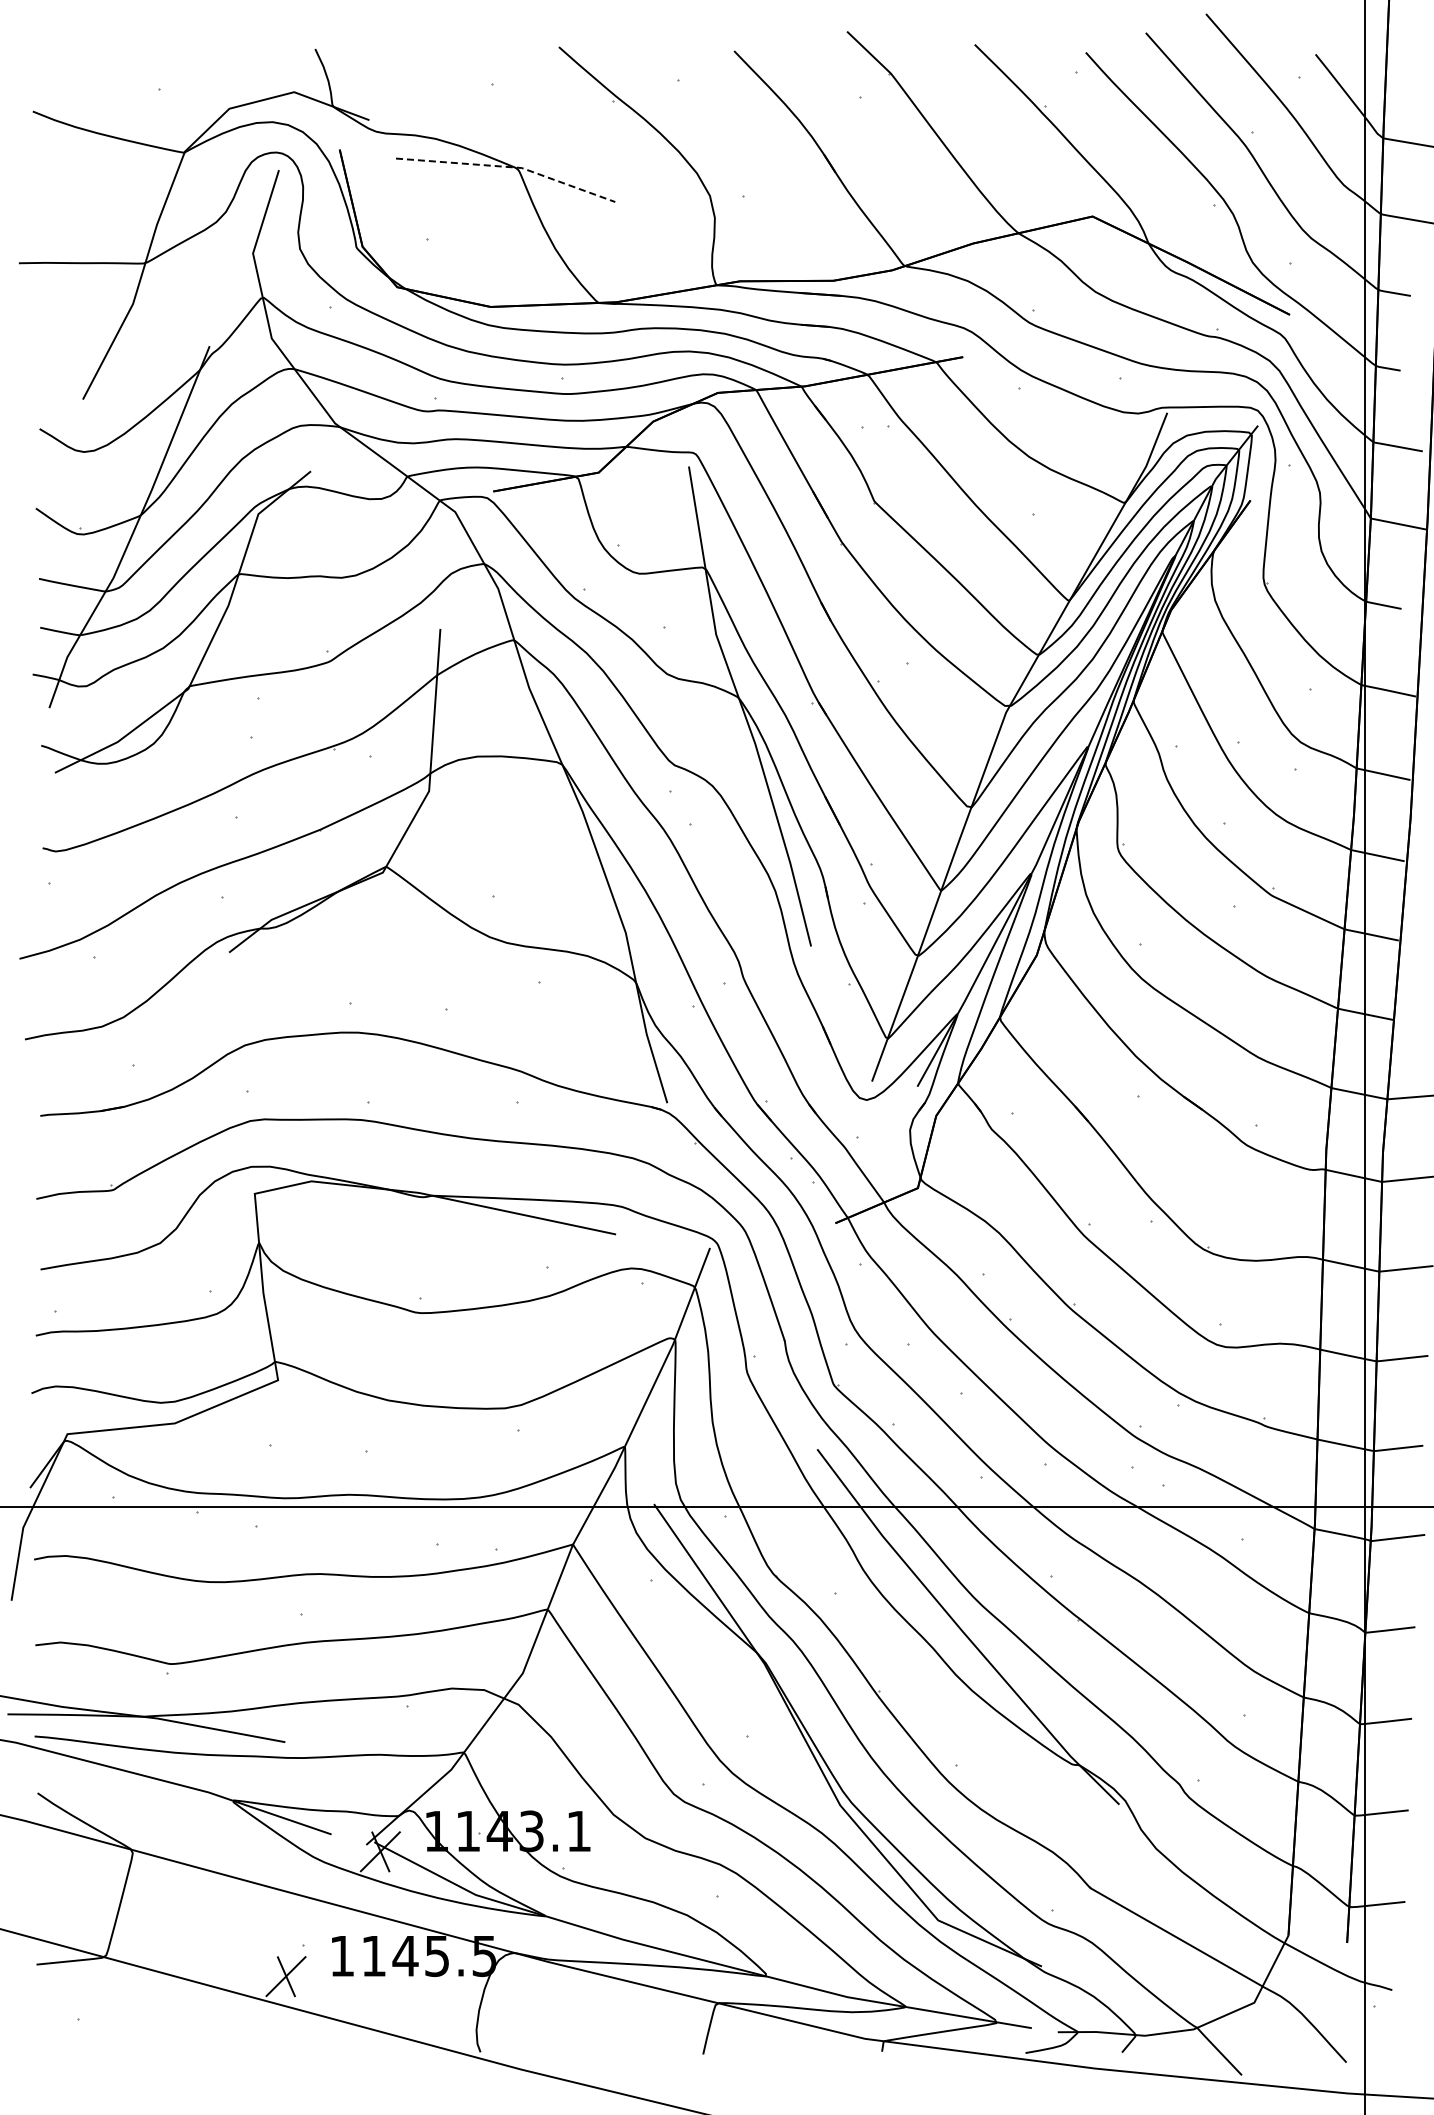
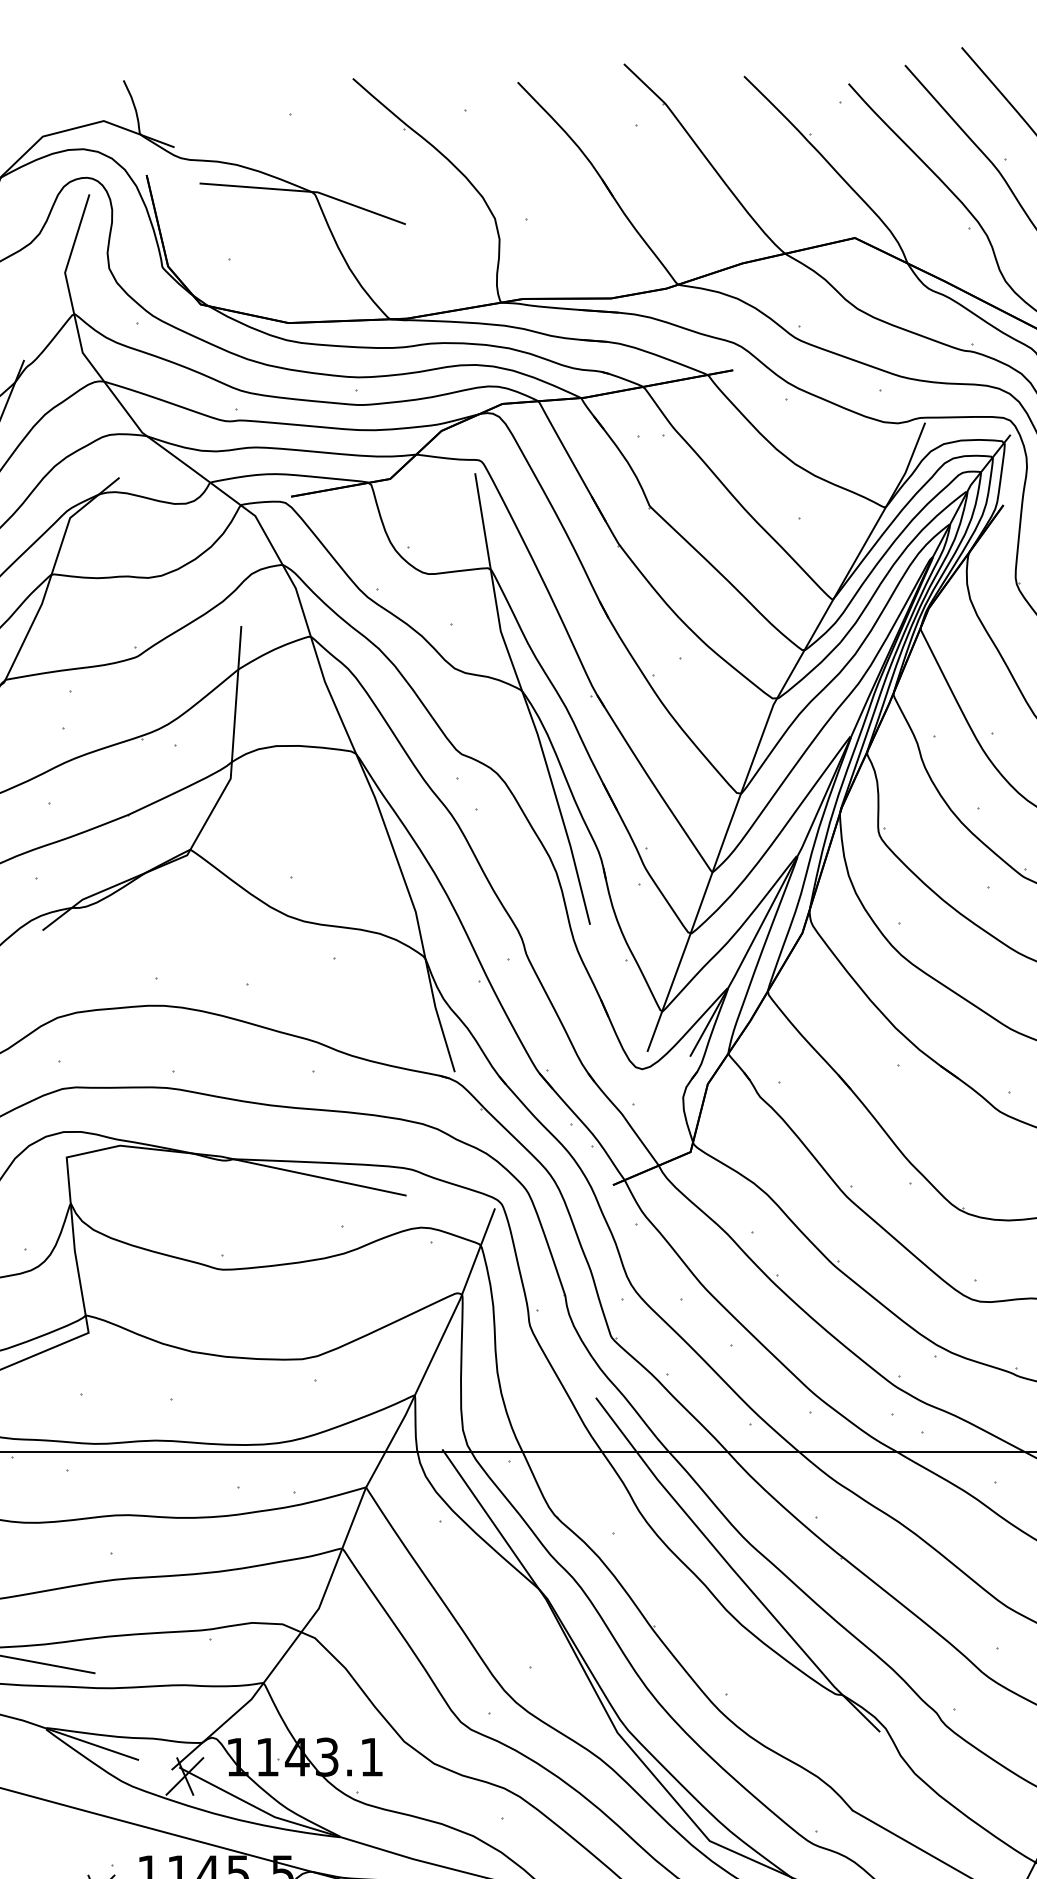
line: (508, 167) -> (305, 191), dashed -> solid

